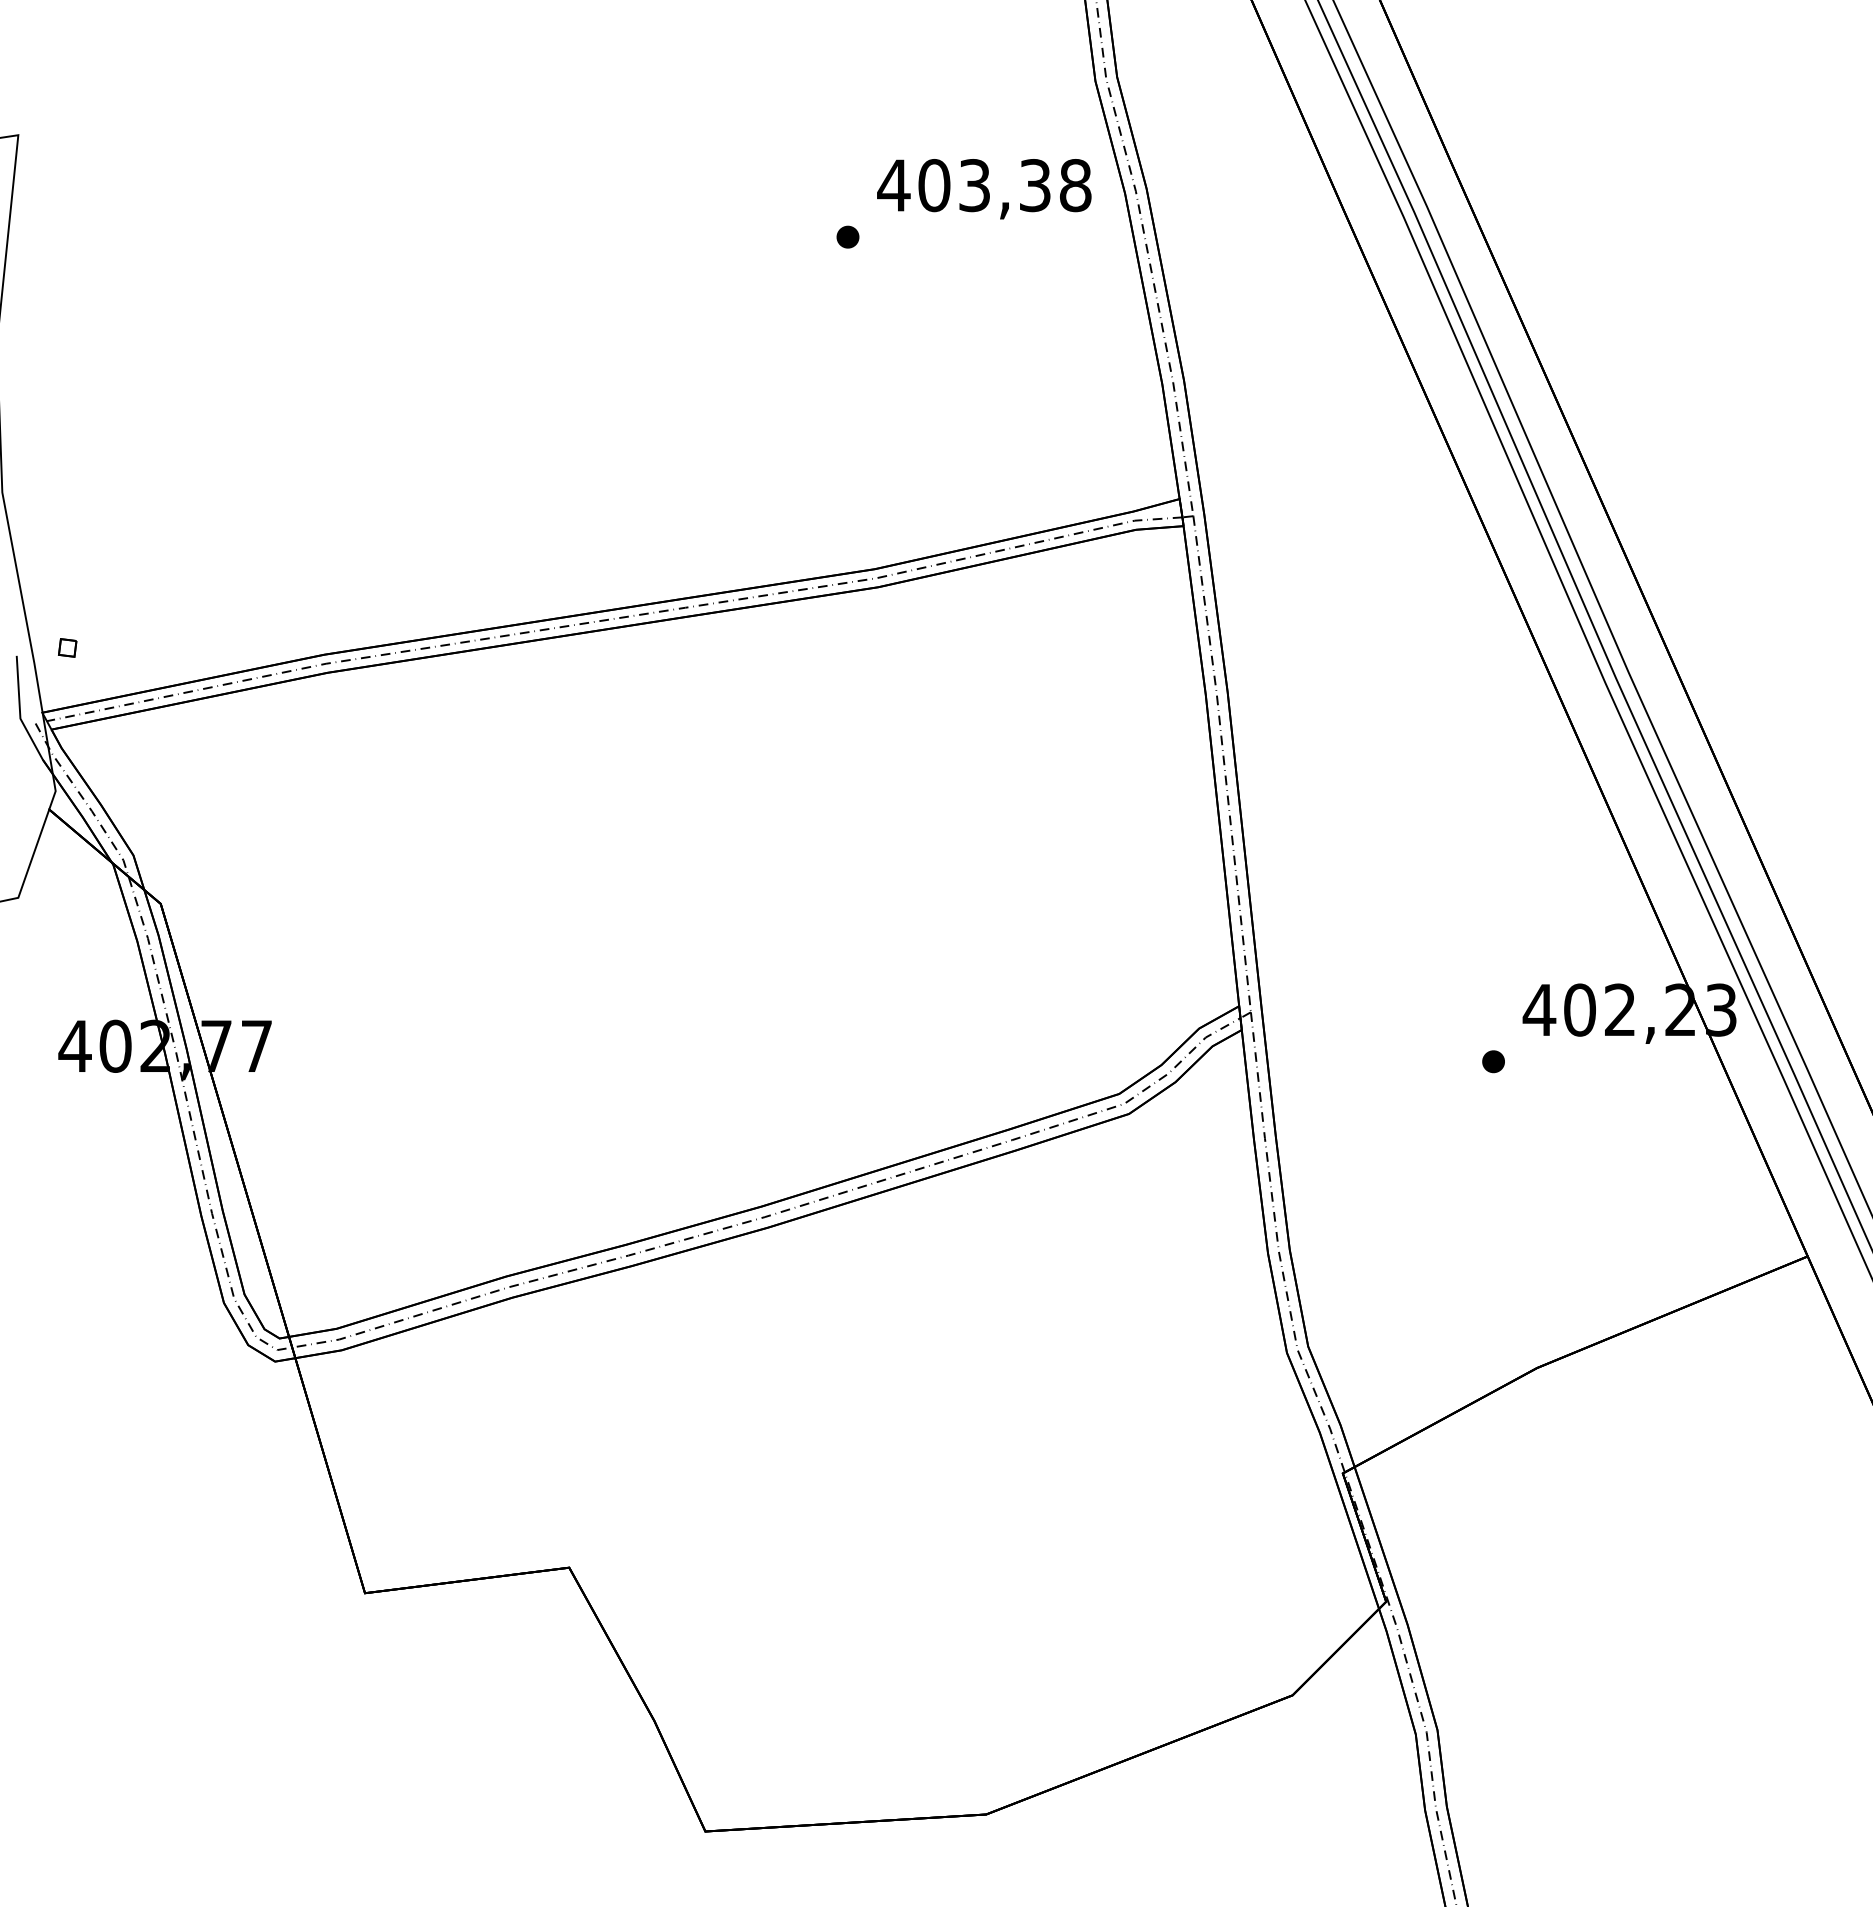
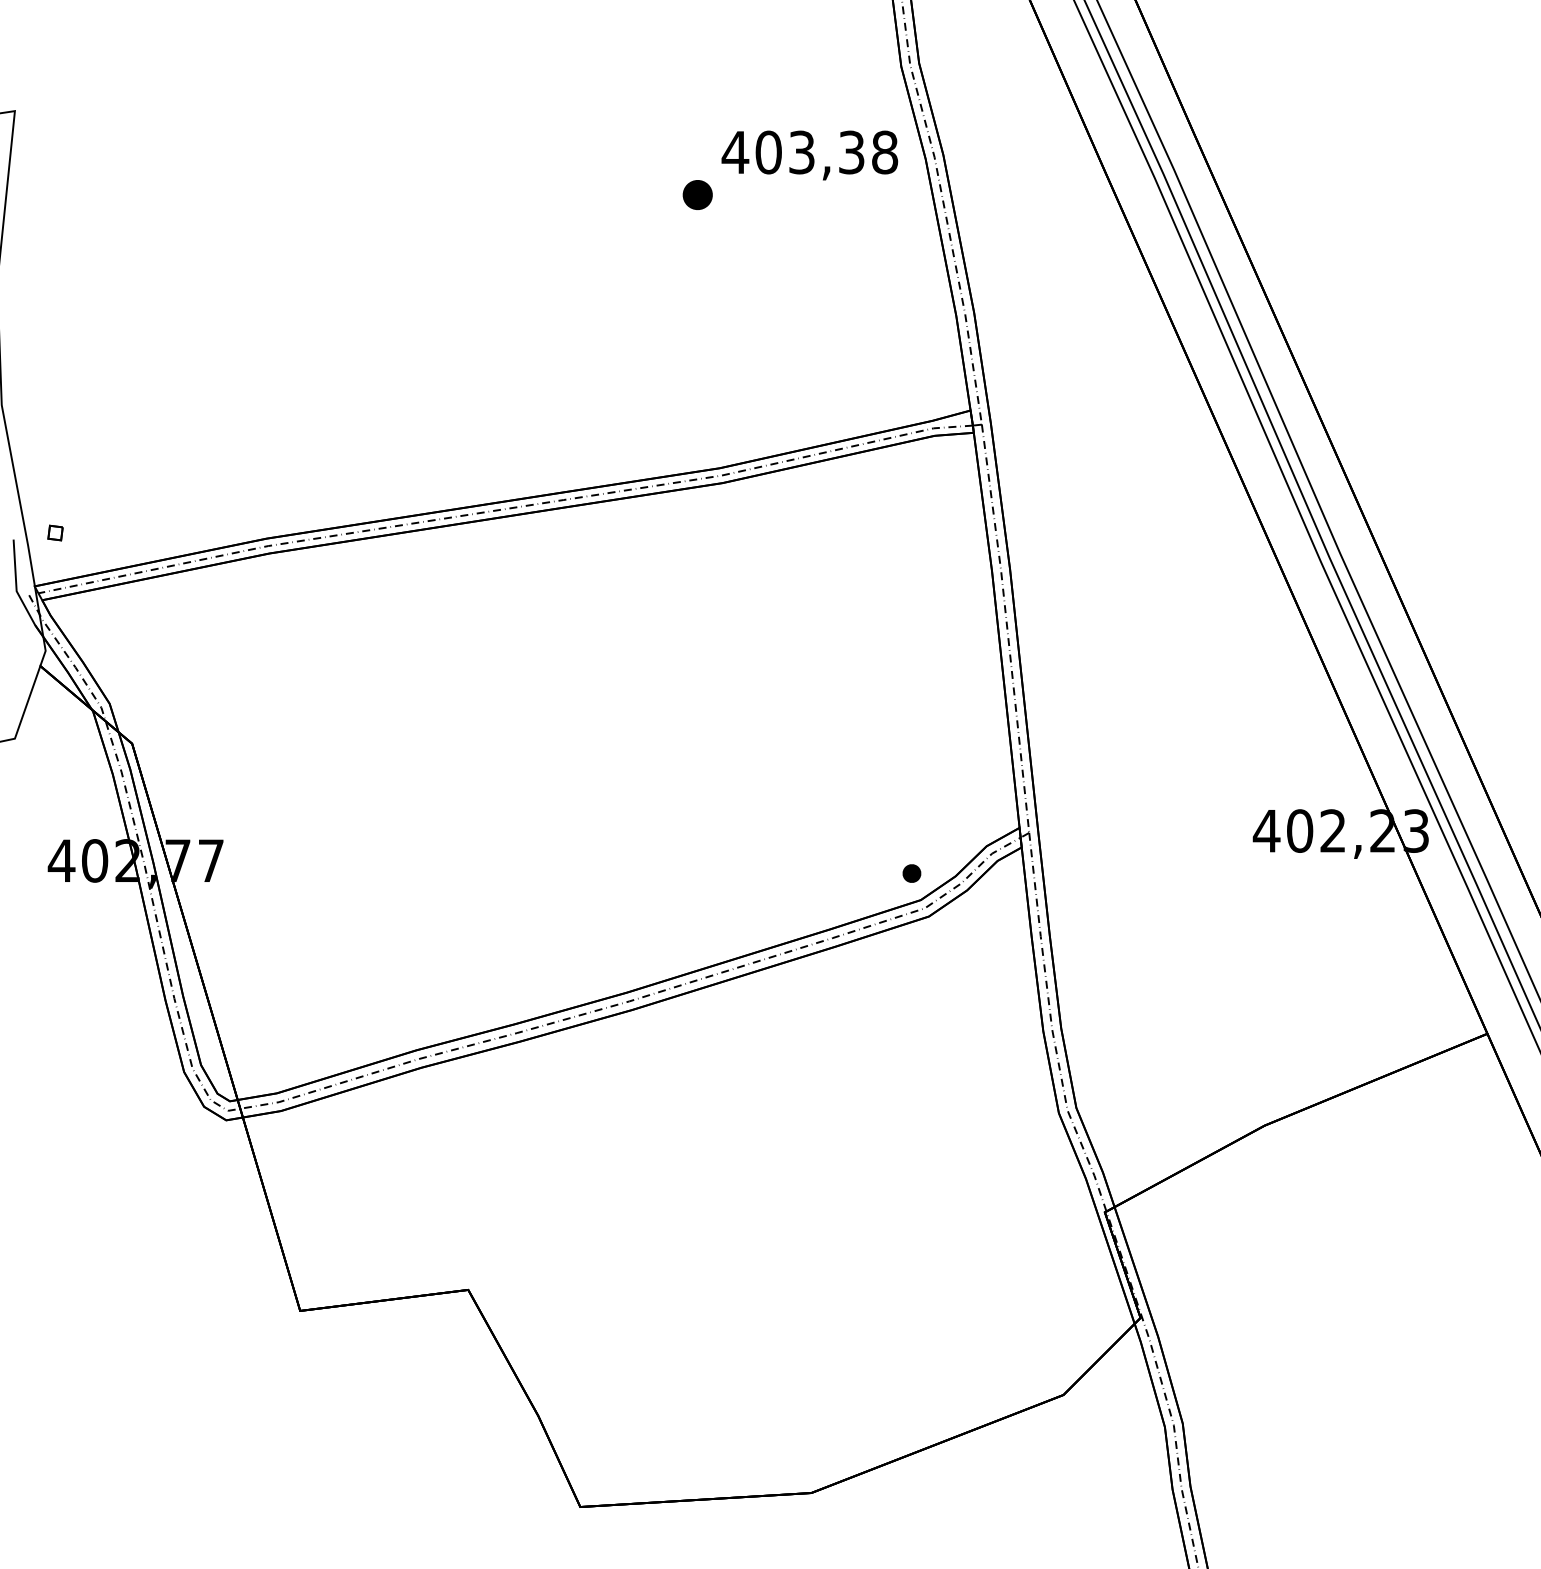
part: (847, 236) -> (697, 194), size x1.6
part: (1493, 1061) -> (911, 873), moved

